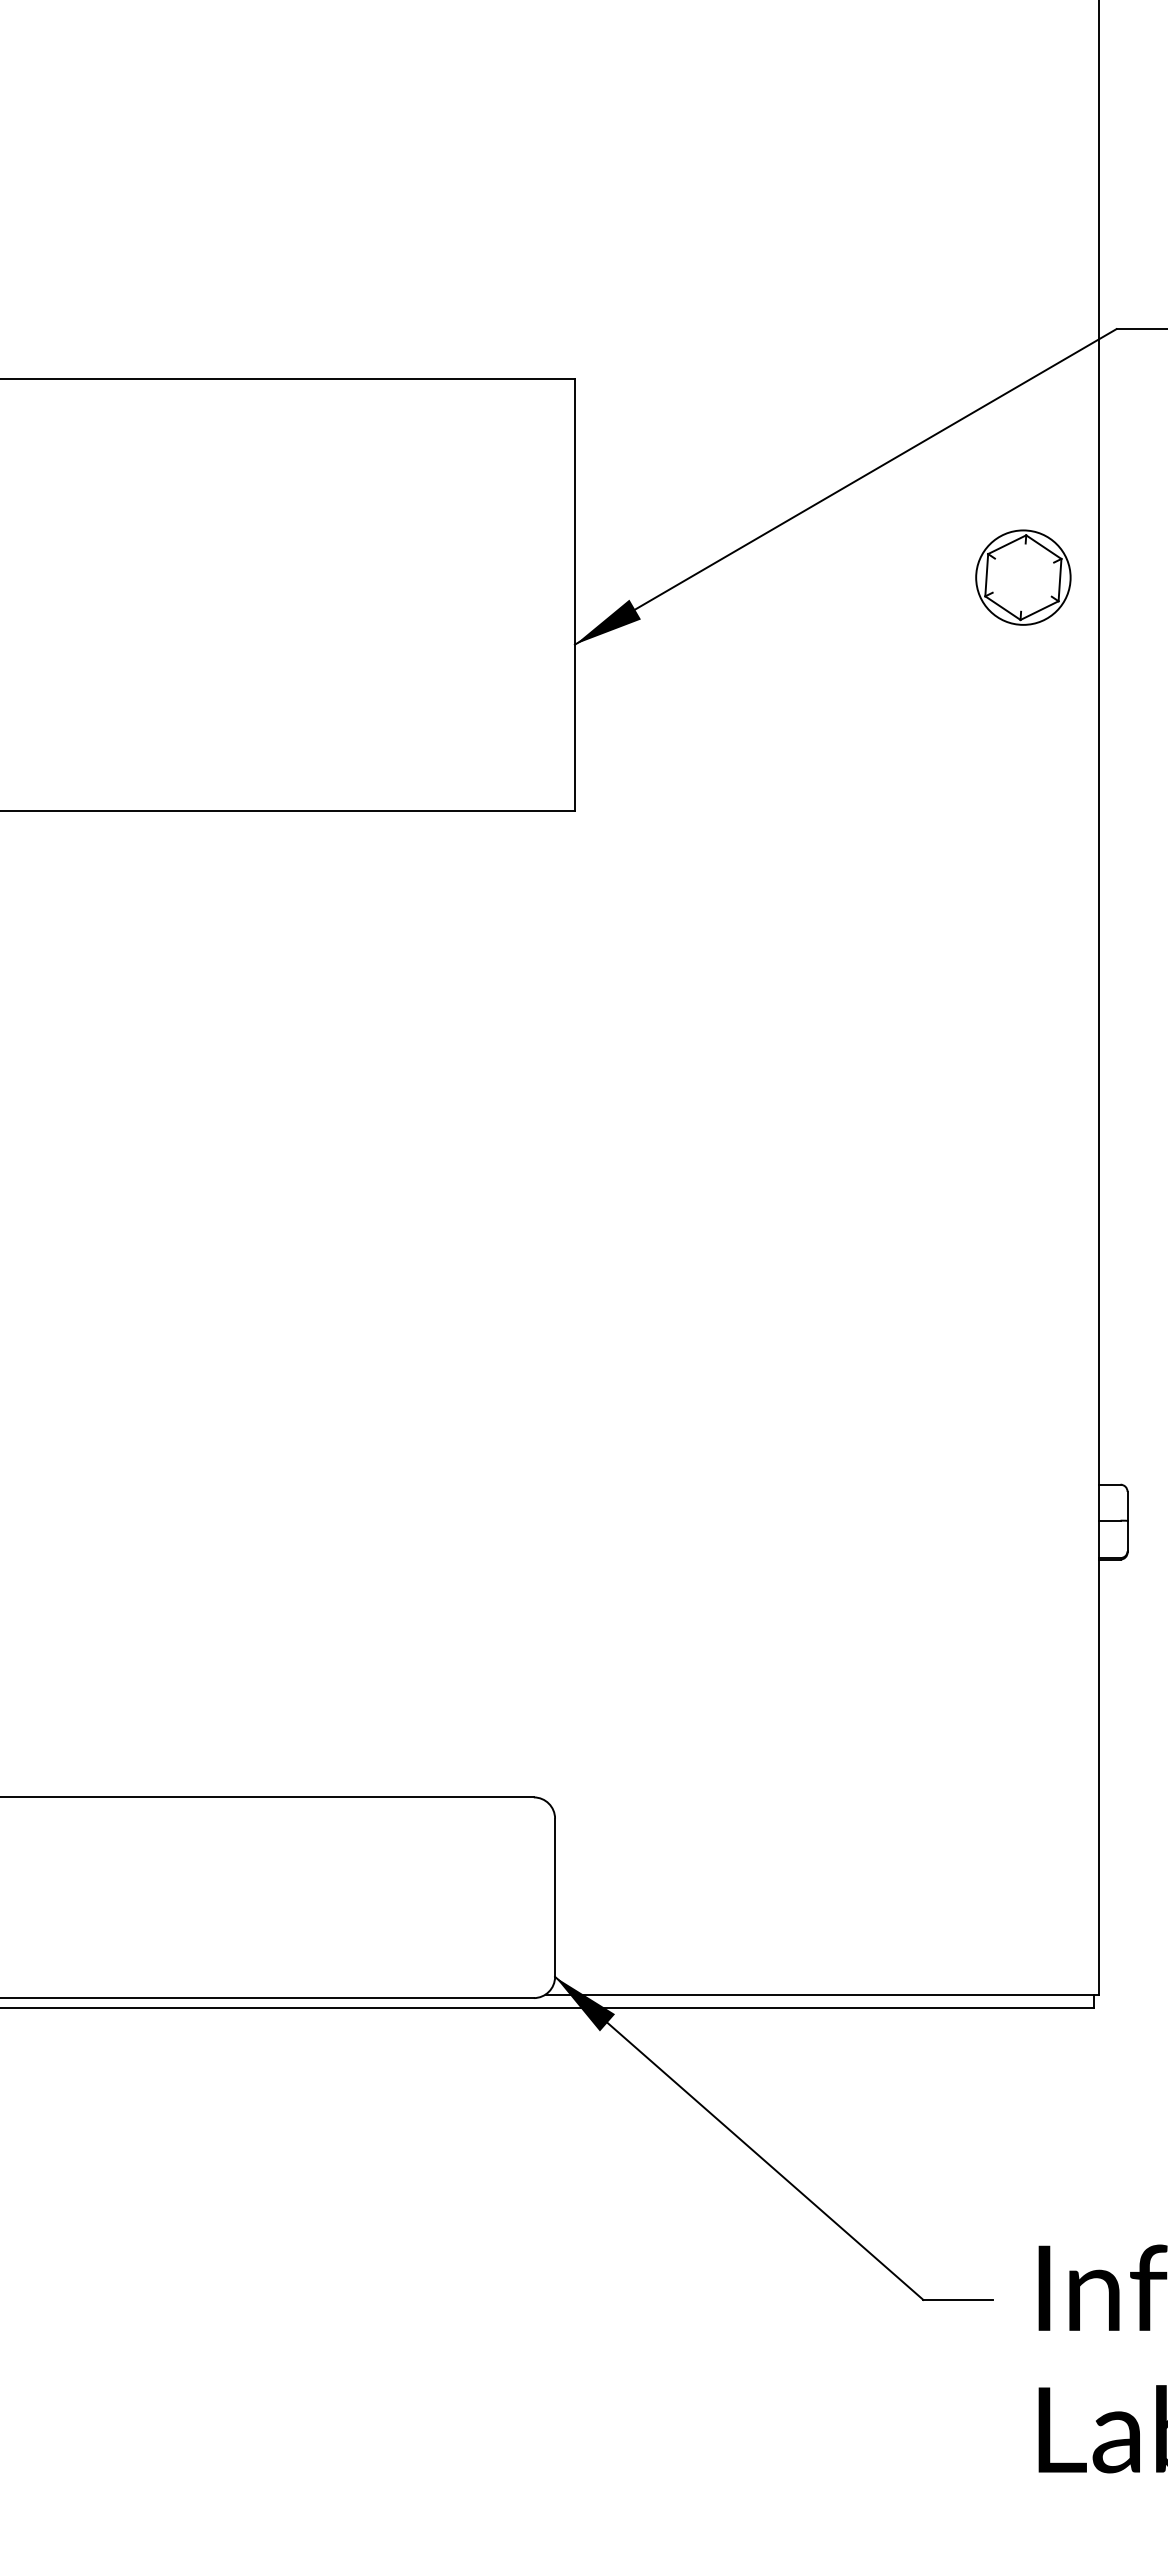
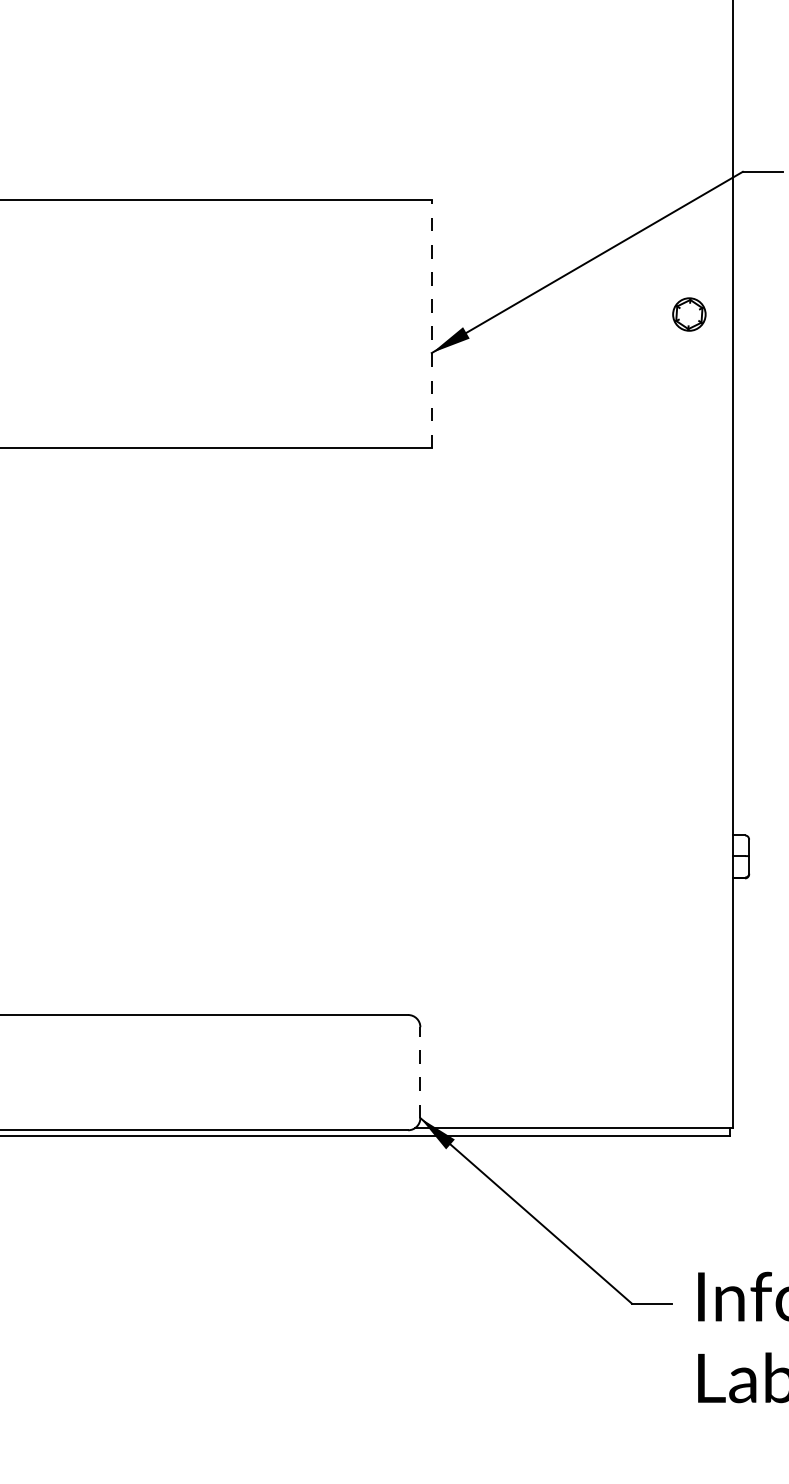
part: (1023, 577) -> (689, 314), size x0.6
line: (574, 593) -> (431, 323), solid -> dashed
line: (555, 1897) -> (420, 1072), solid -> dashed

